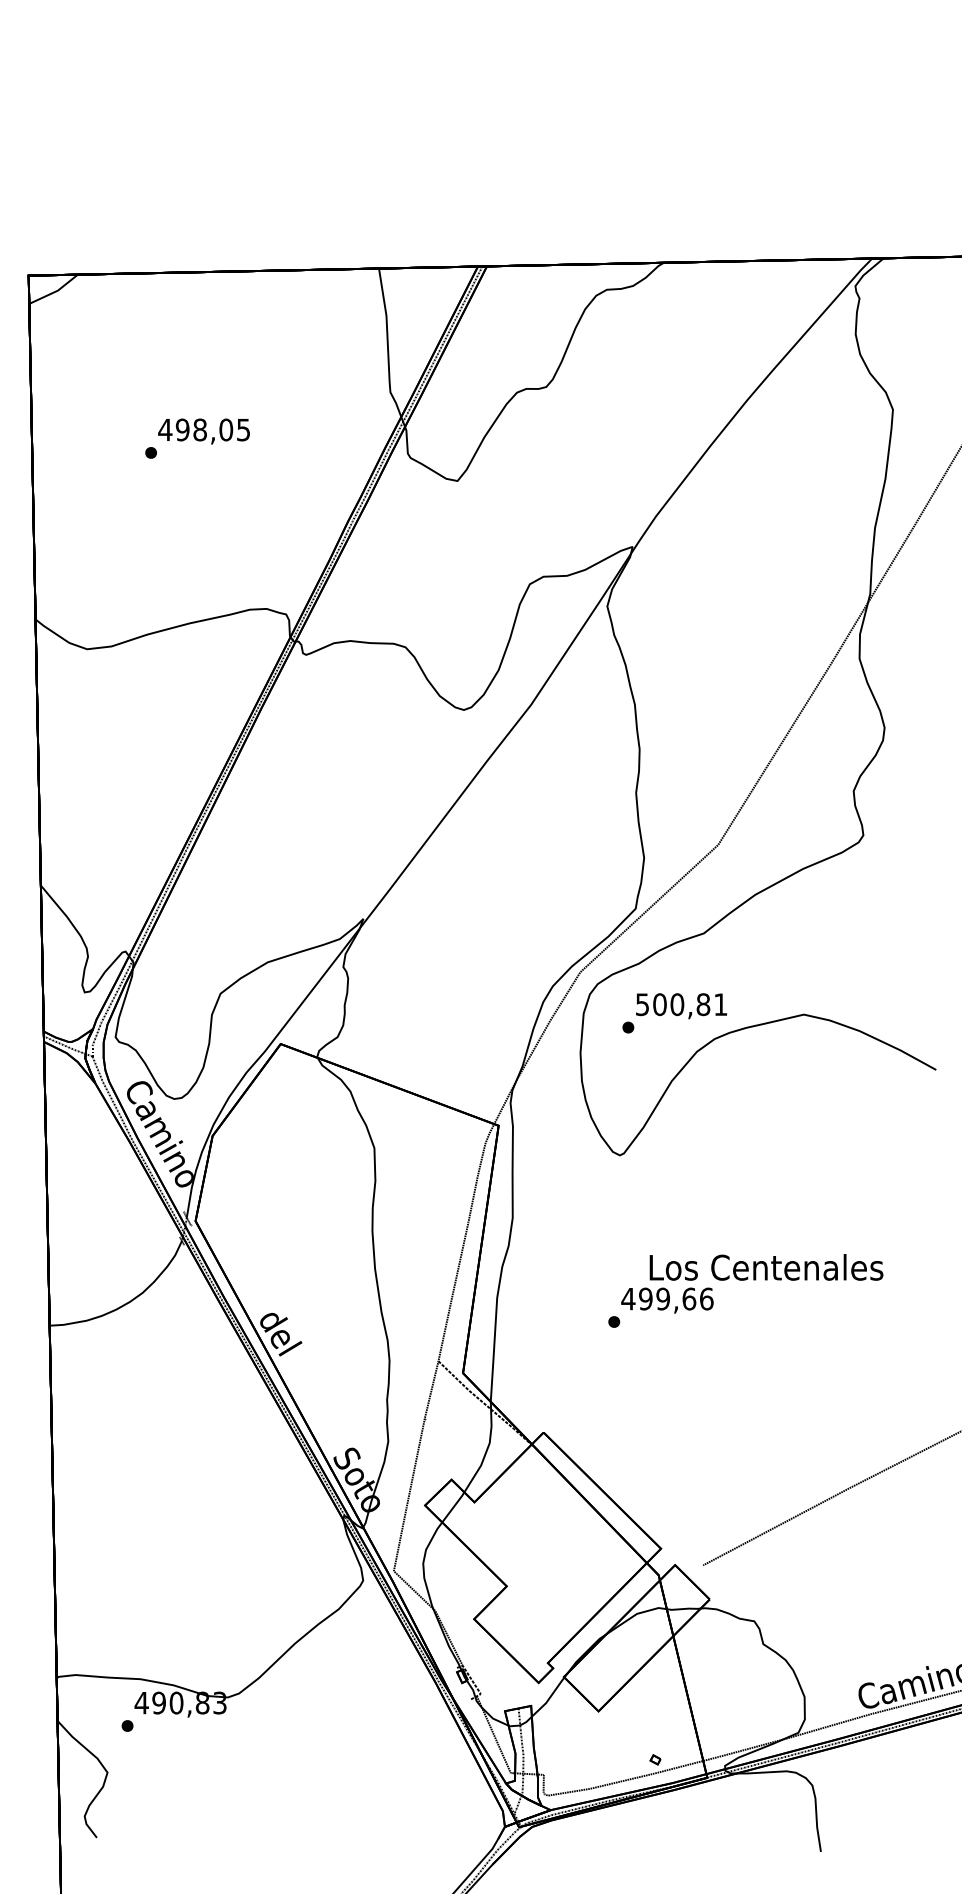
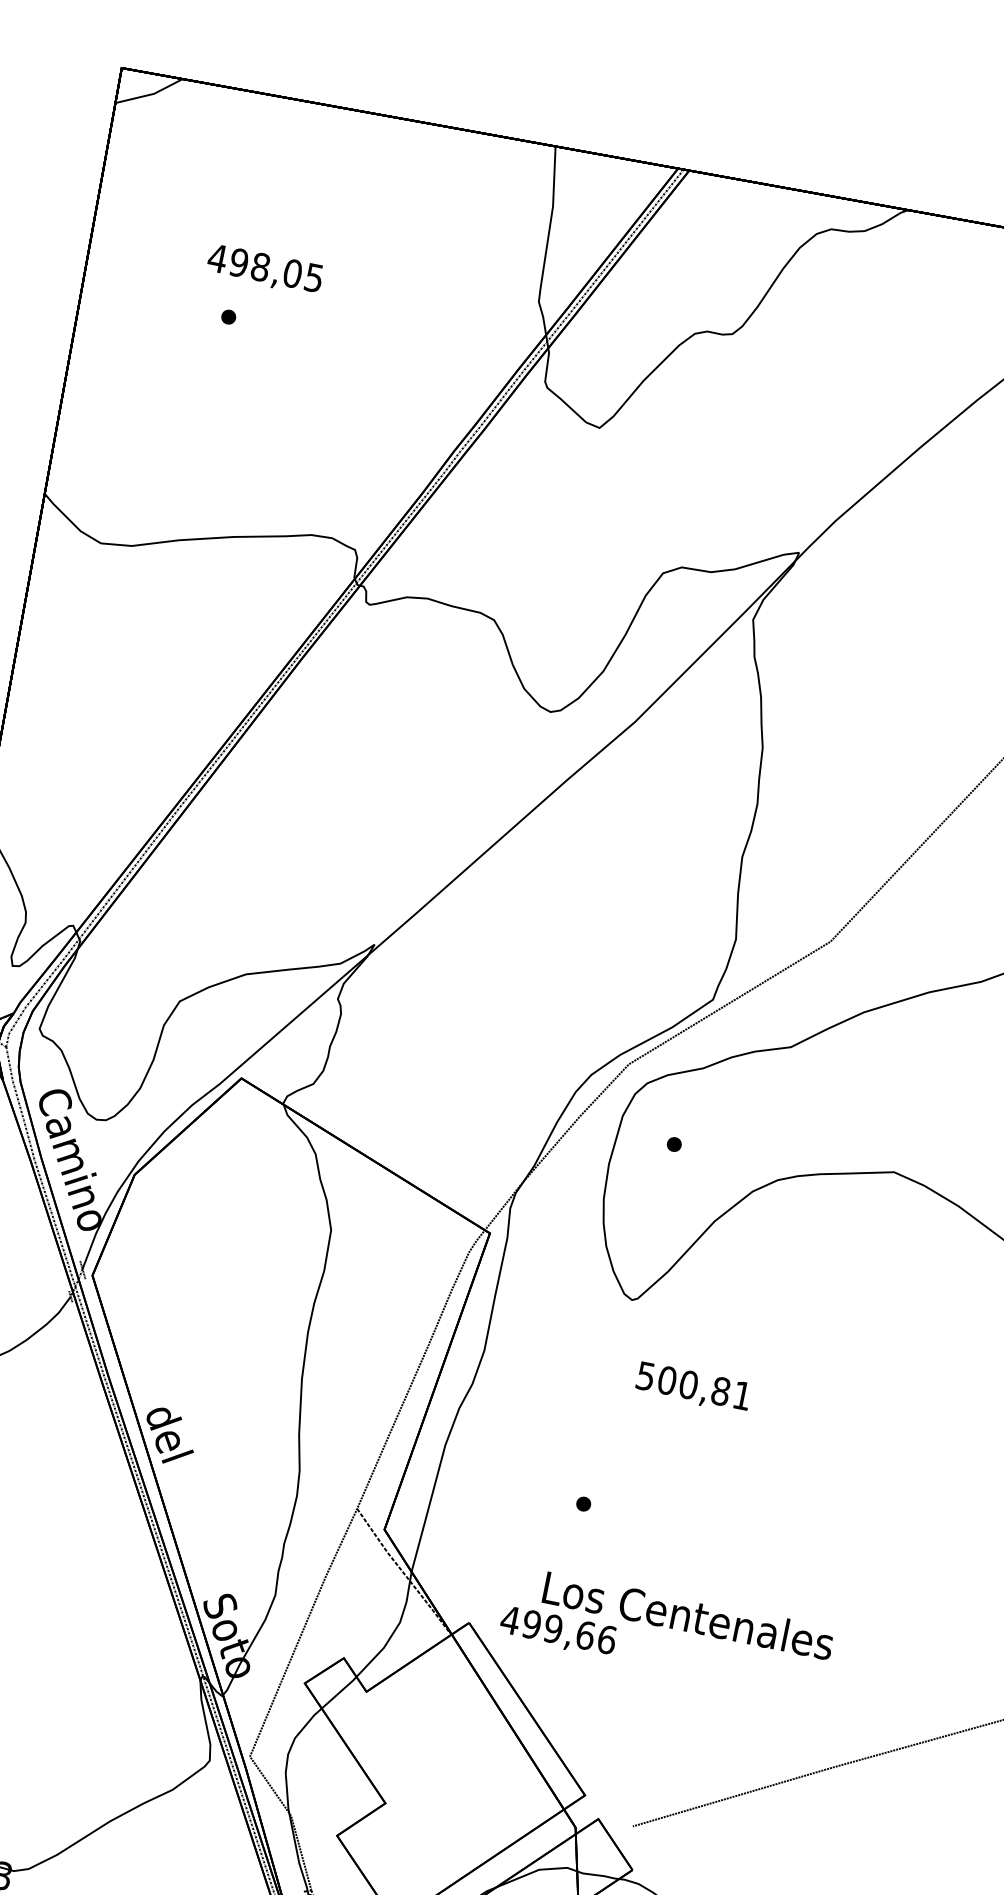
text: (203, 431) -> (264, 269), moved
text: (681, 1006) -> (693, 1388), moved
text: (752, 1283) -> (667, 1631), moved

